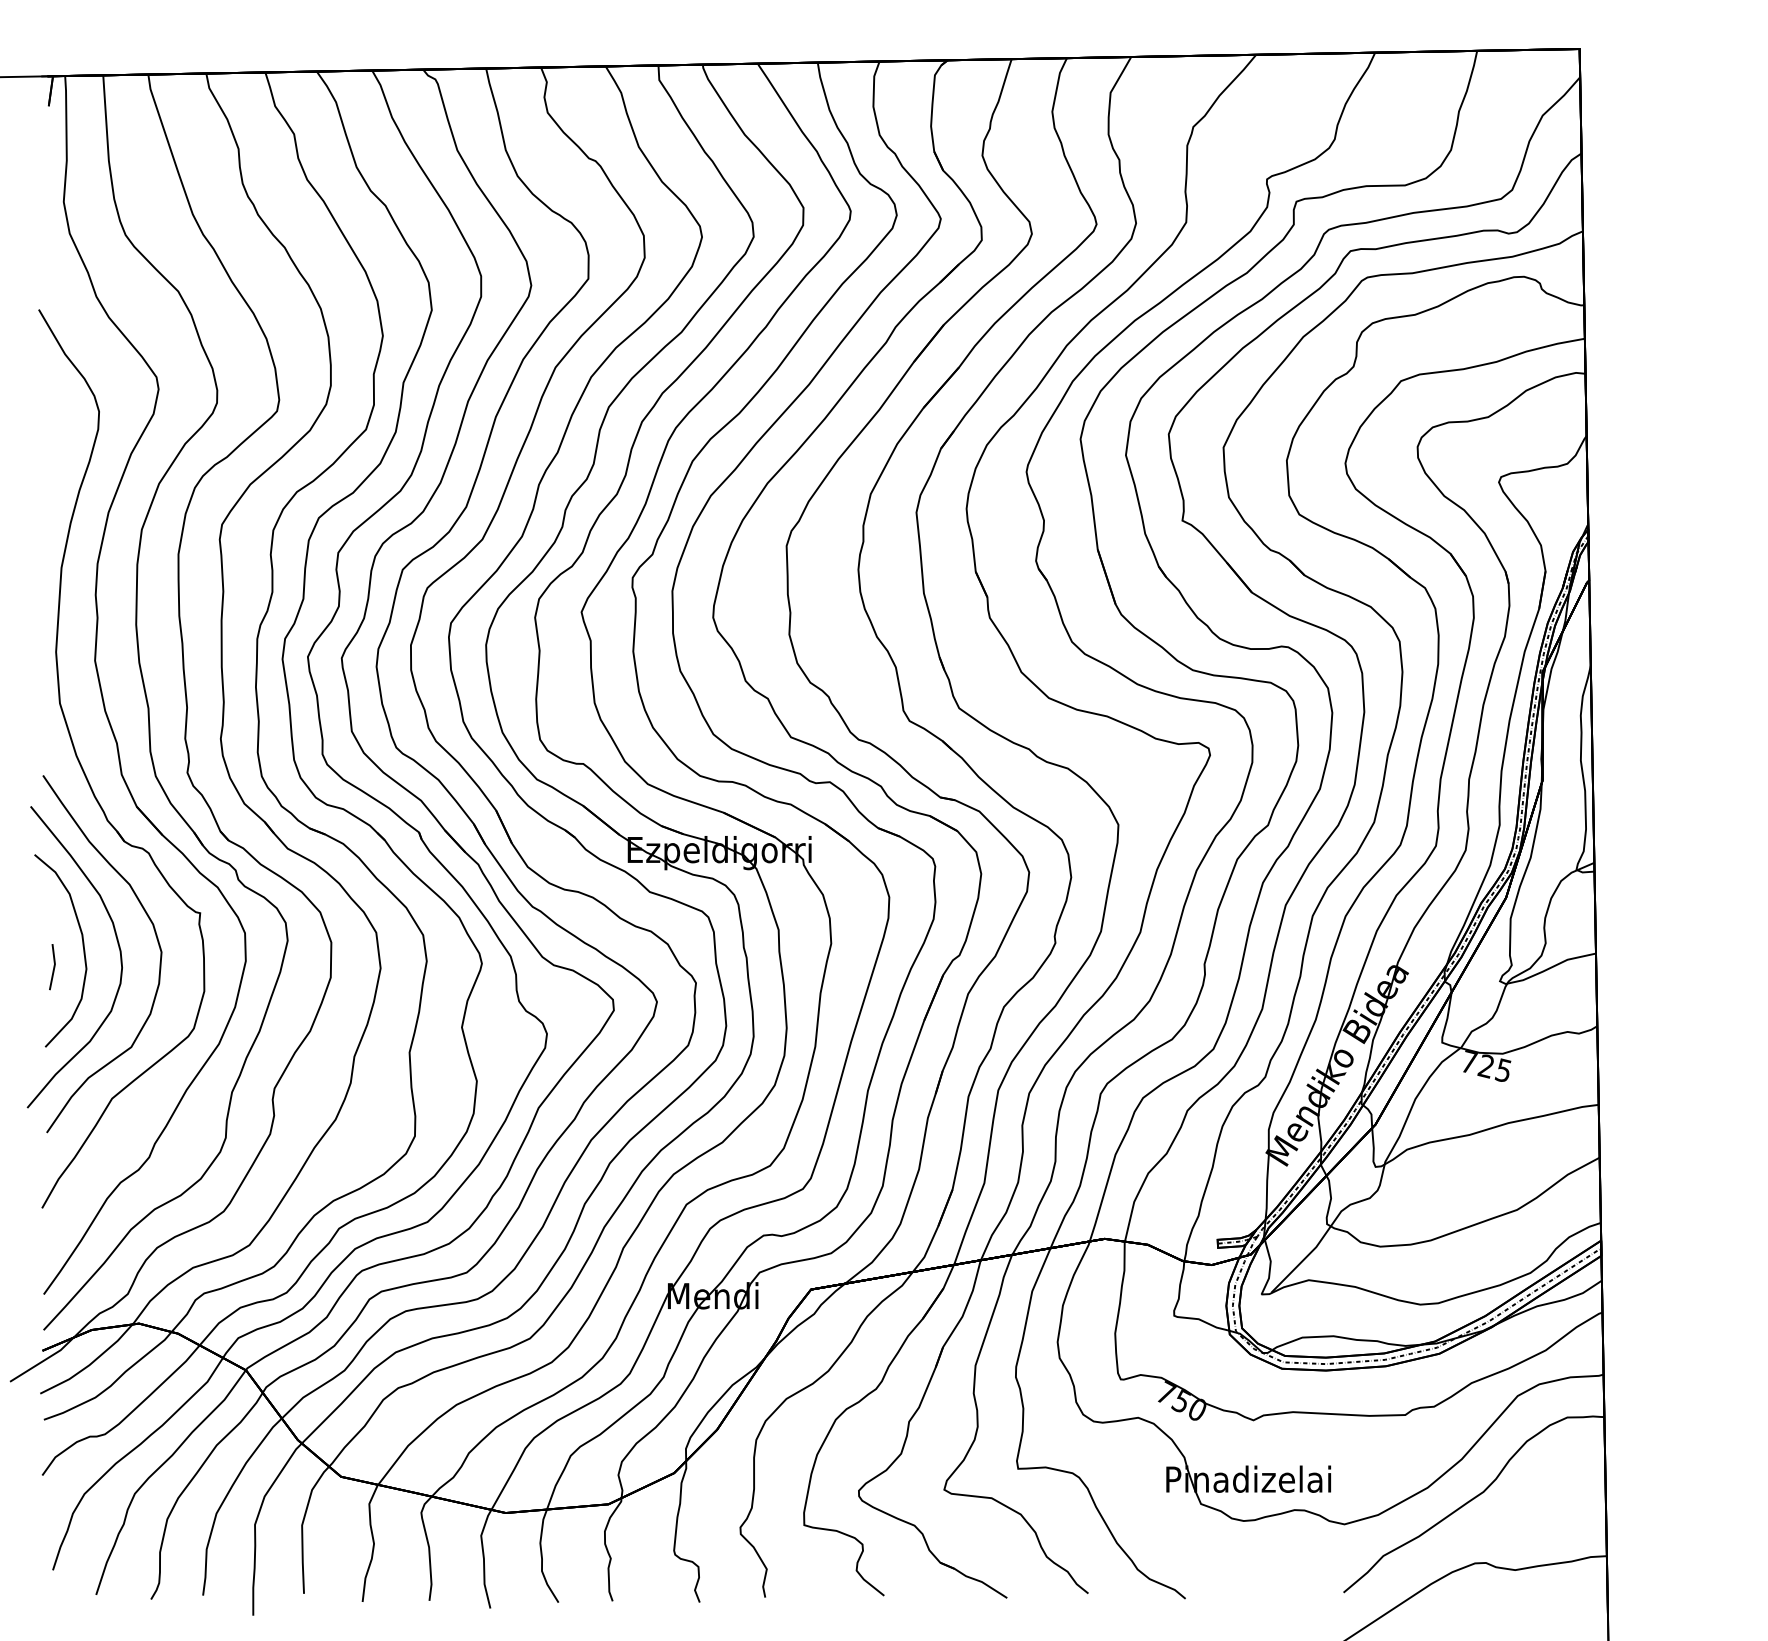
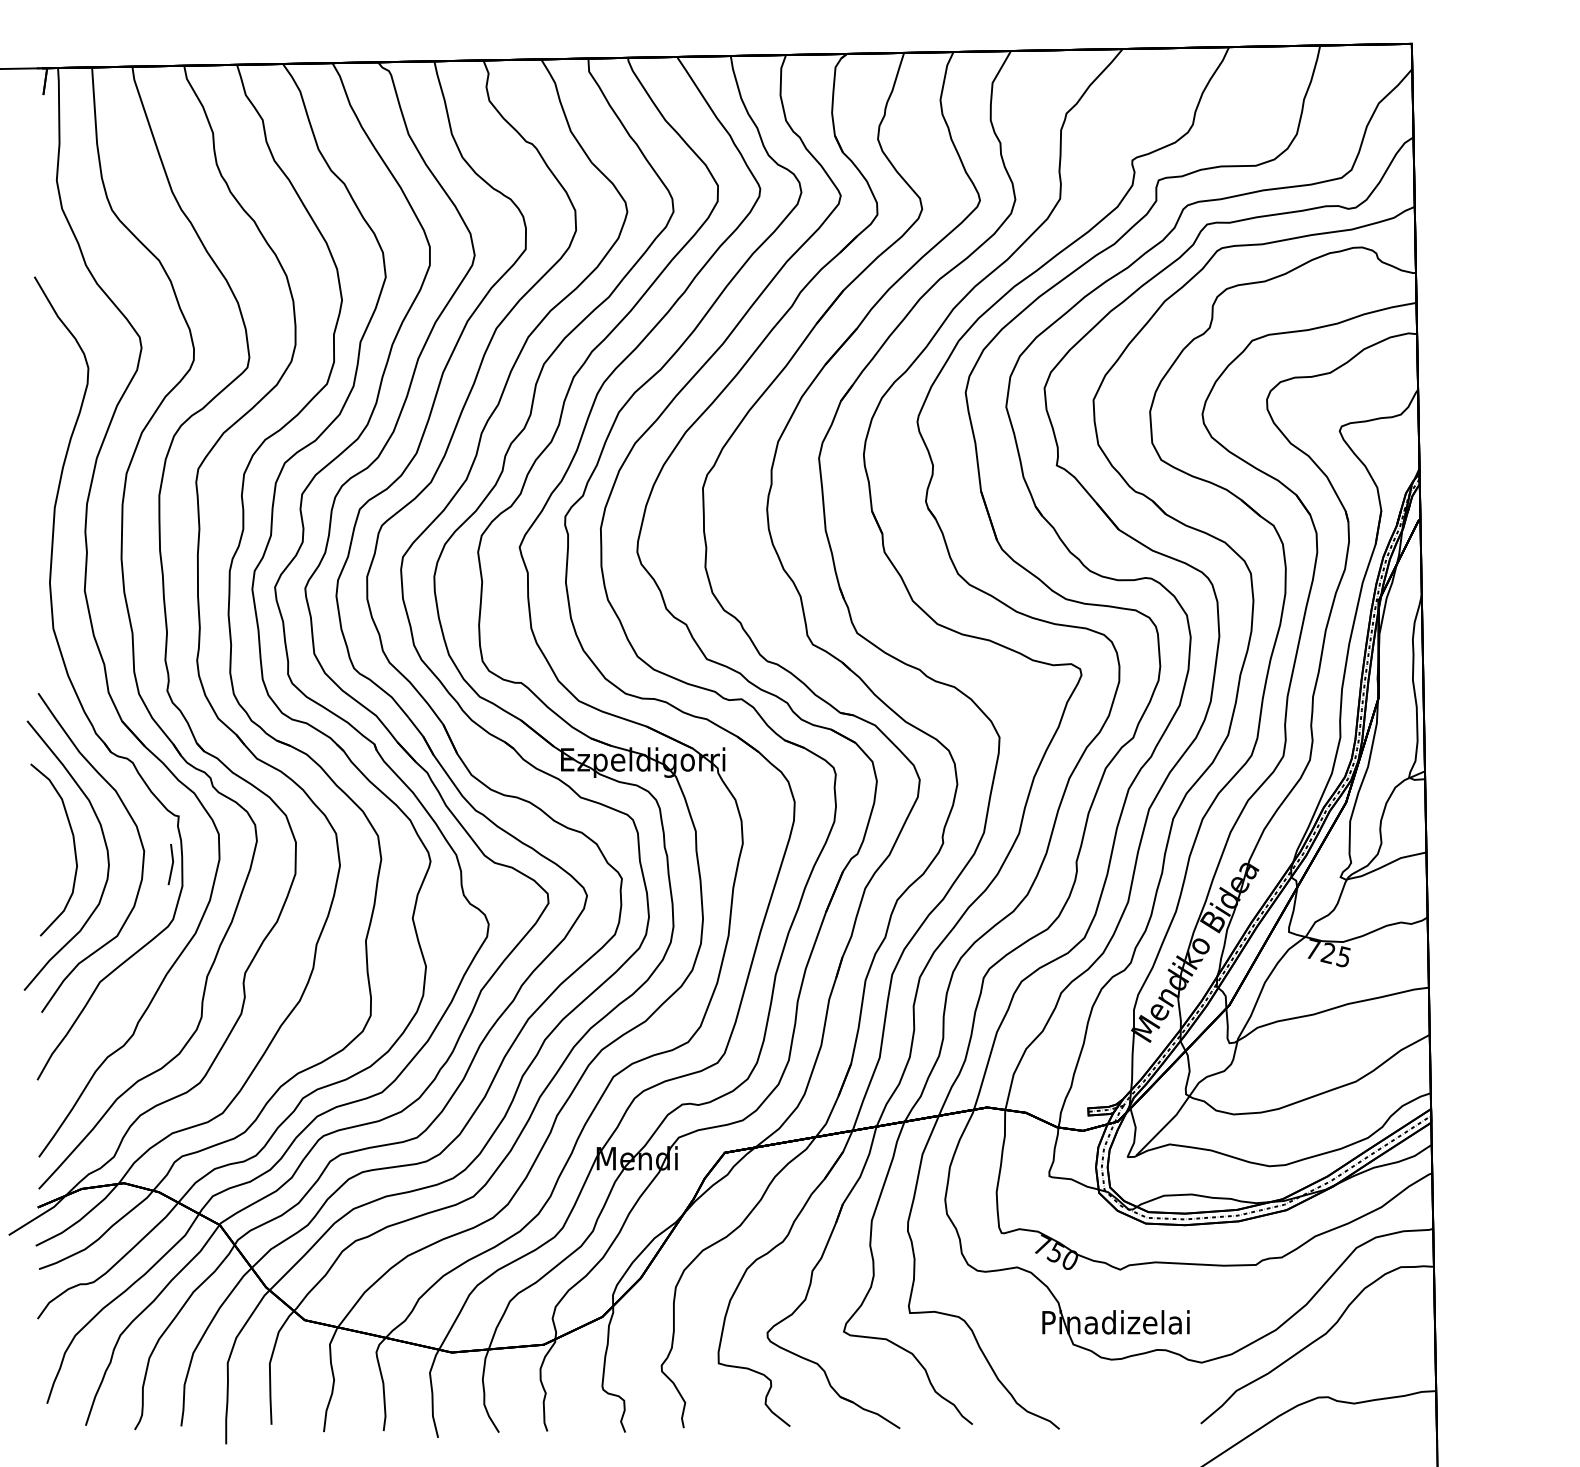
line: (53, 967) -> (171, 864), moved

